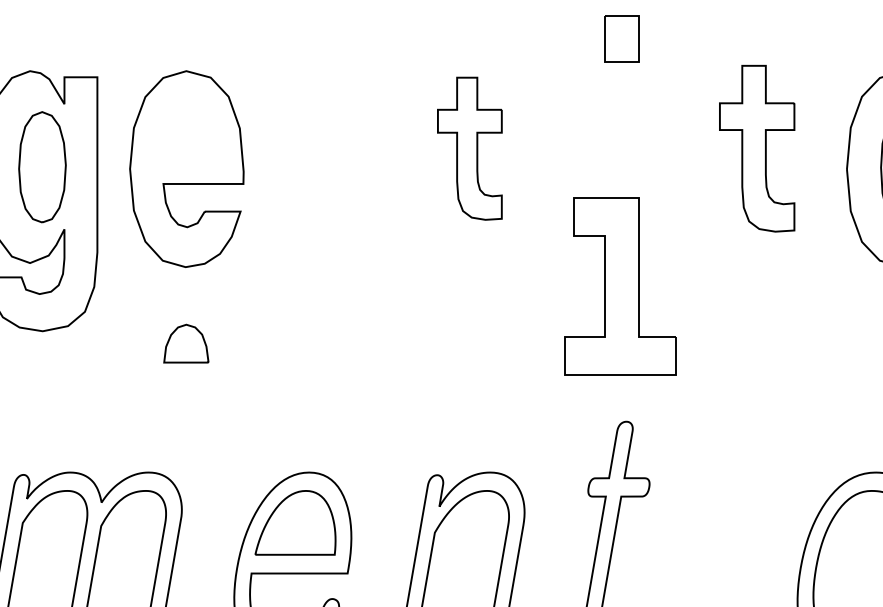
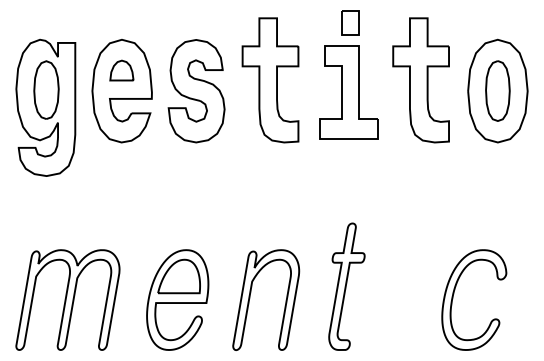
part: (469, 148) -> (270, 80), size x1.67
part: (756, 148) -> (420, 80), size x1.43
part: (328, 169) -> (196, 91), added
part: (618, 286) -> (348, 92), moved
part: (185, 343) -> (121, 70), moved

